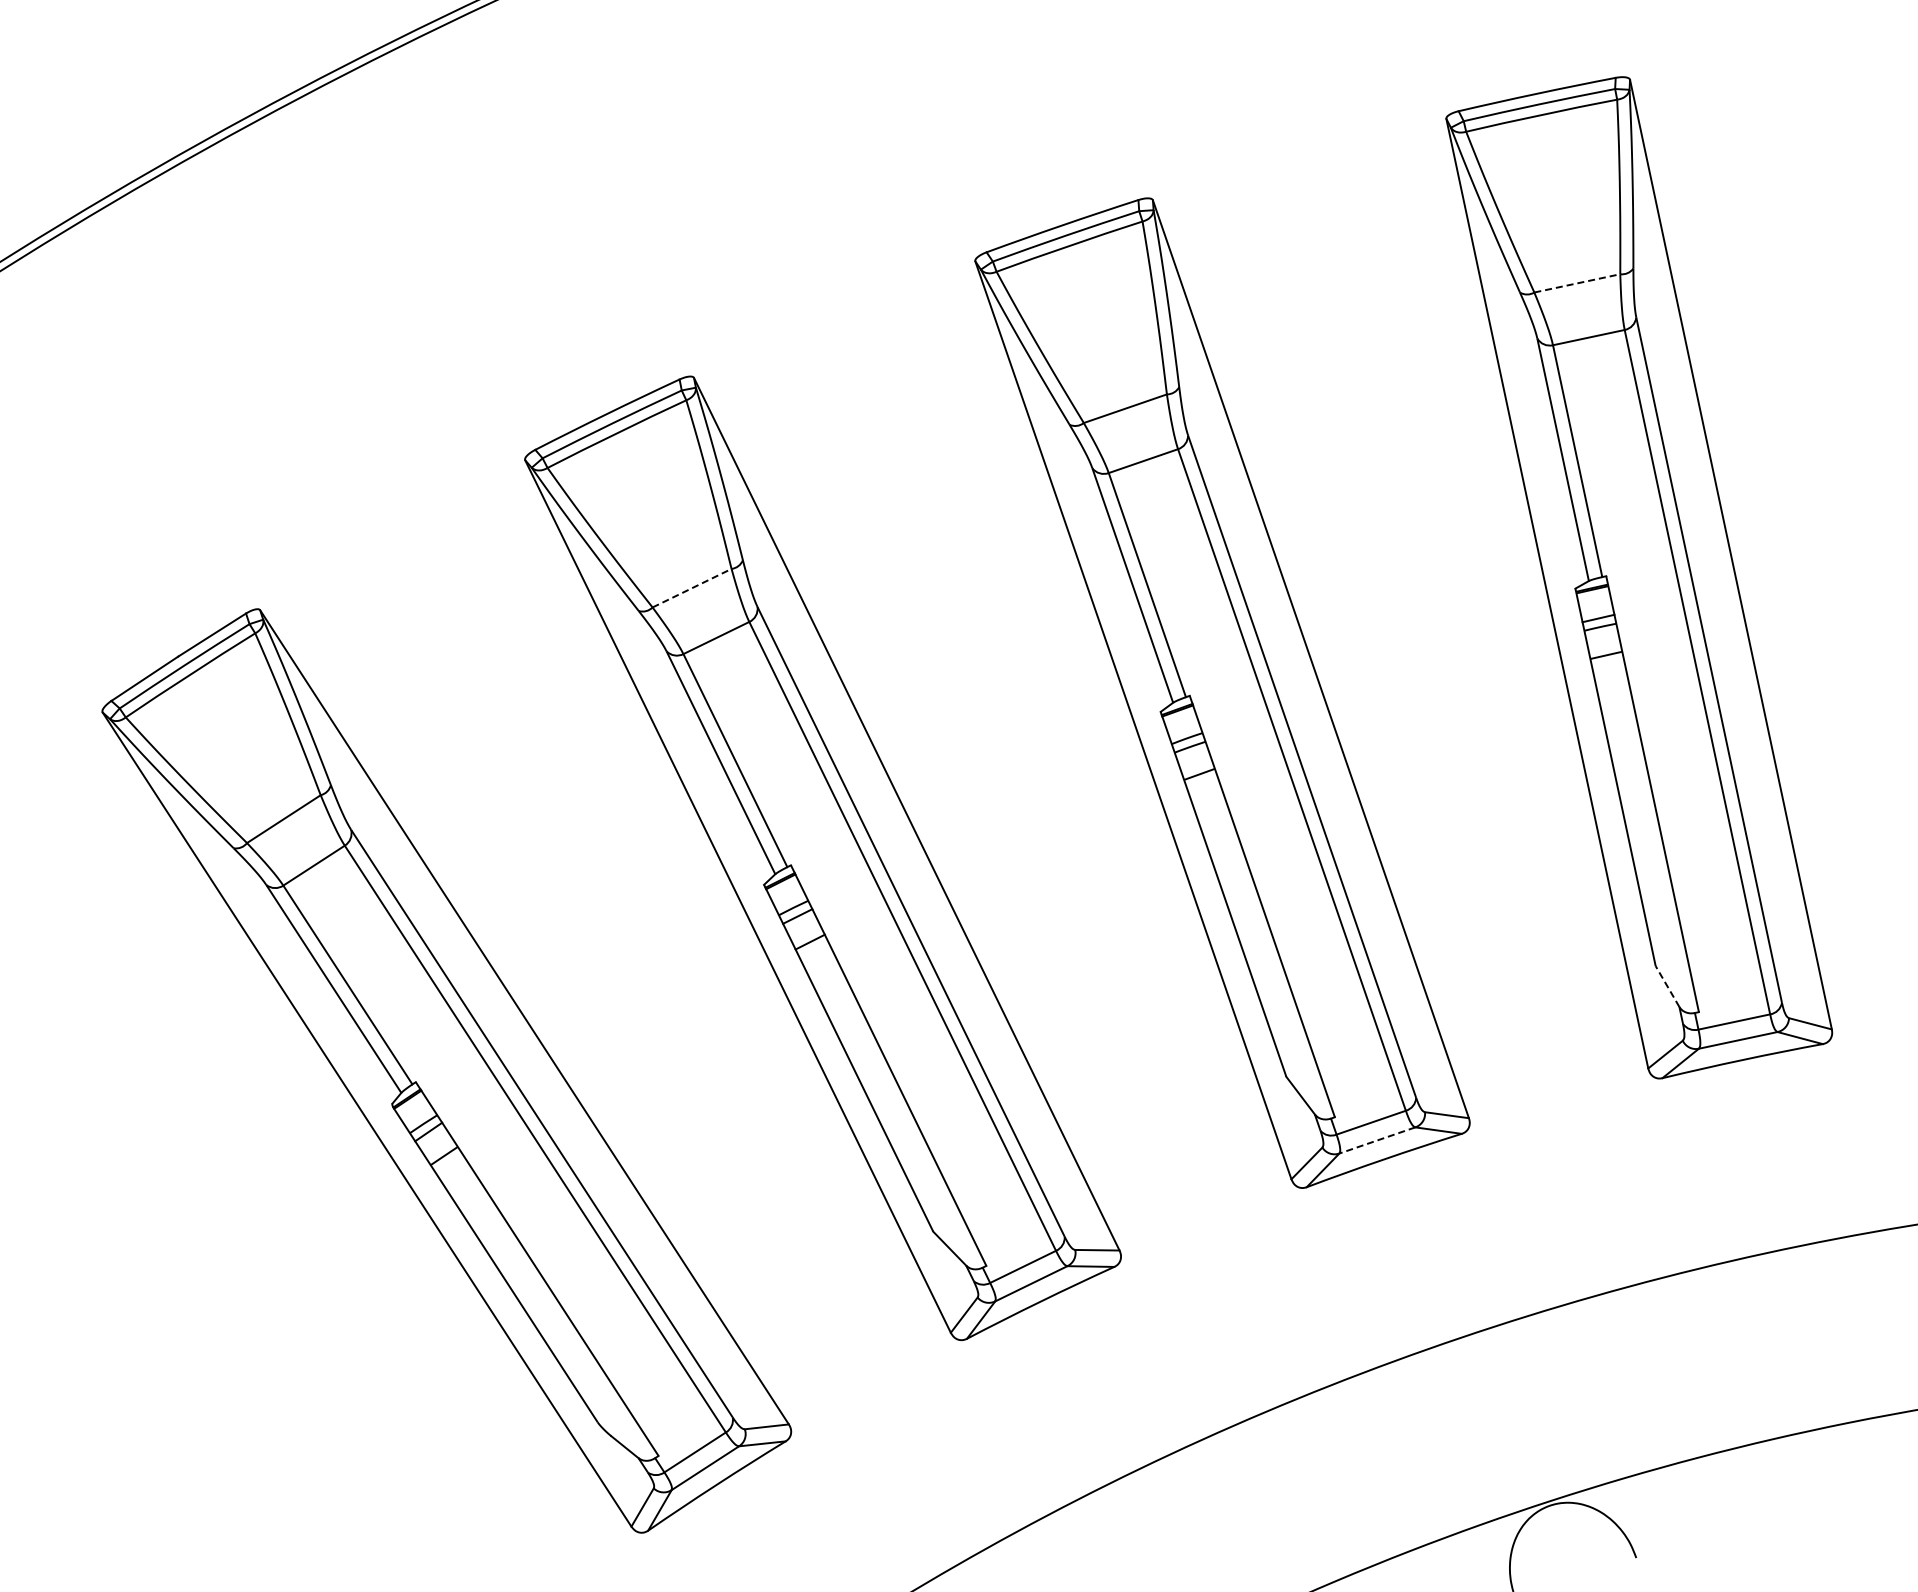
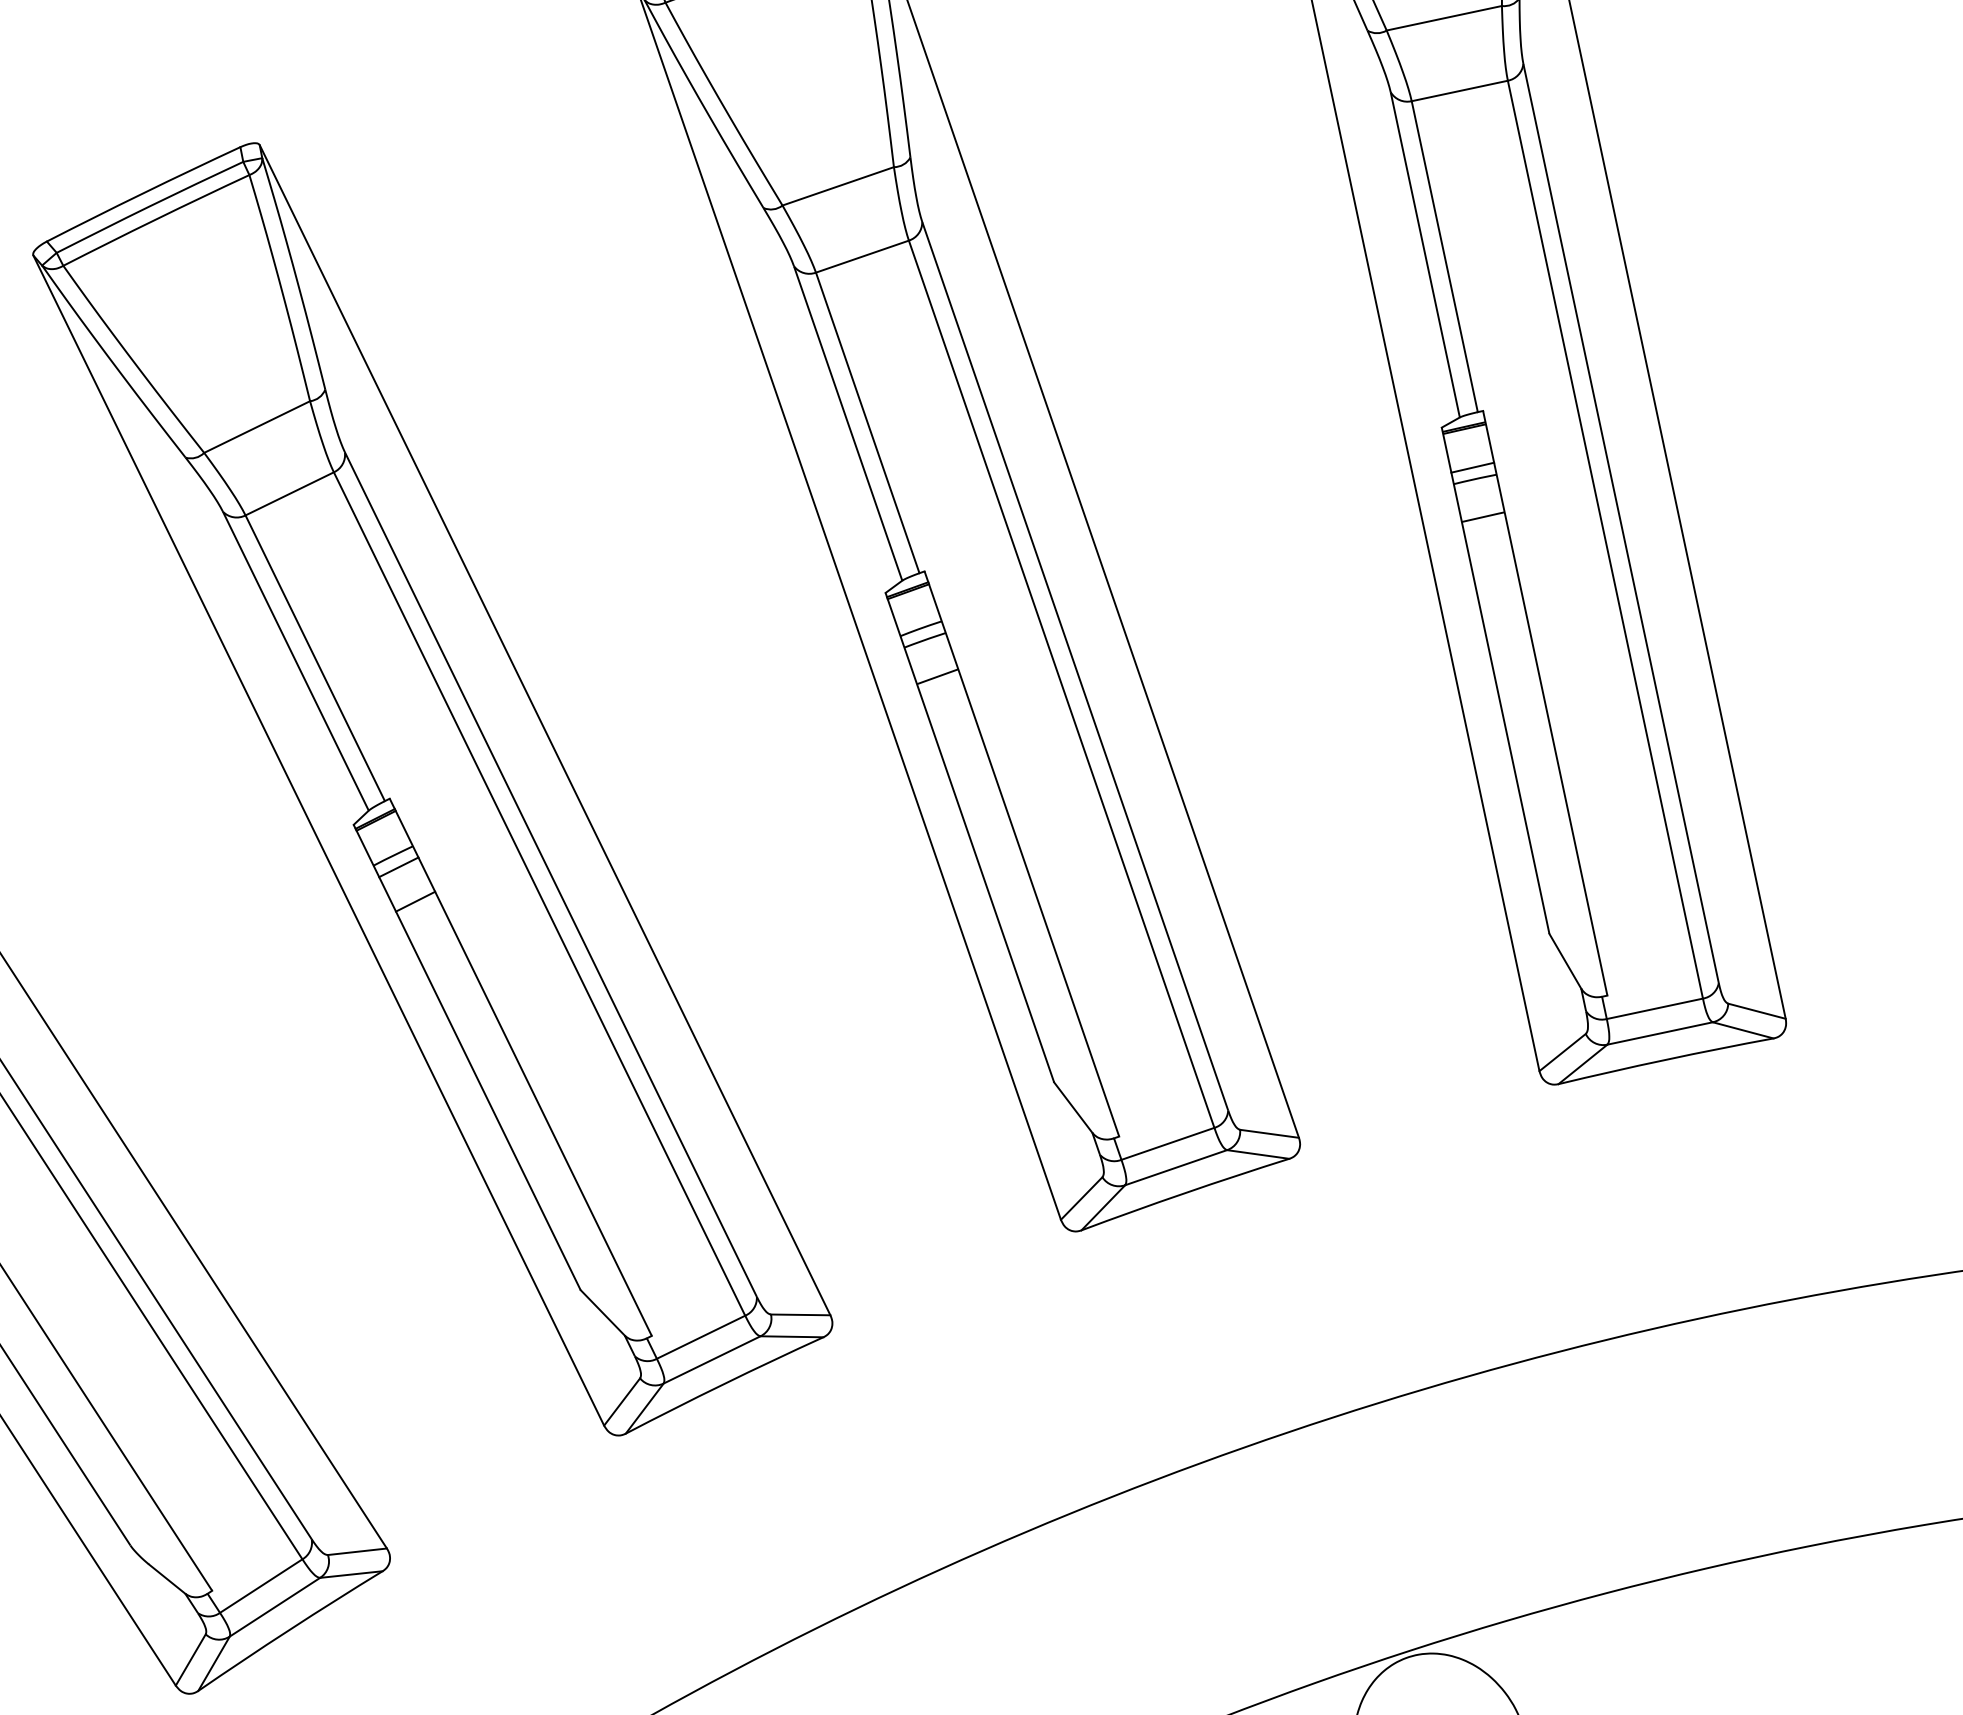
line: (1577, 283) -> (1444, 18), dashed -> solid
line: (692, 588) -> (257, 427), dashed -> solid
line: (1667, 986) -> (1565, 961), dashed -> solid
line: (1376, 1140) -> (1175, 1167), dashed -> solid

